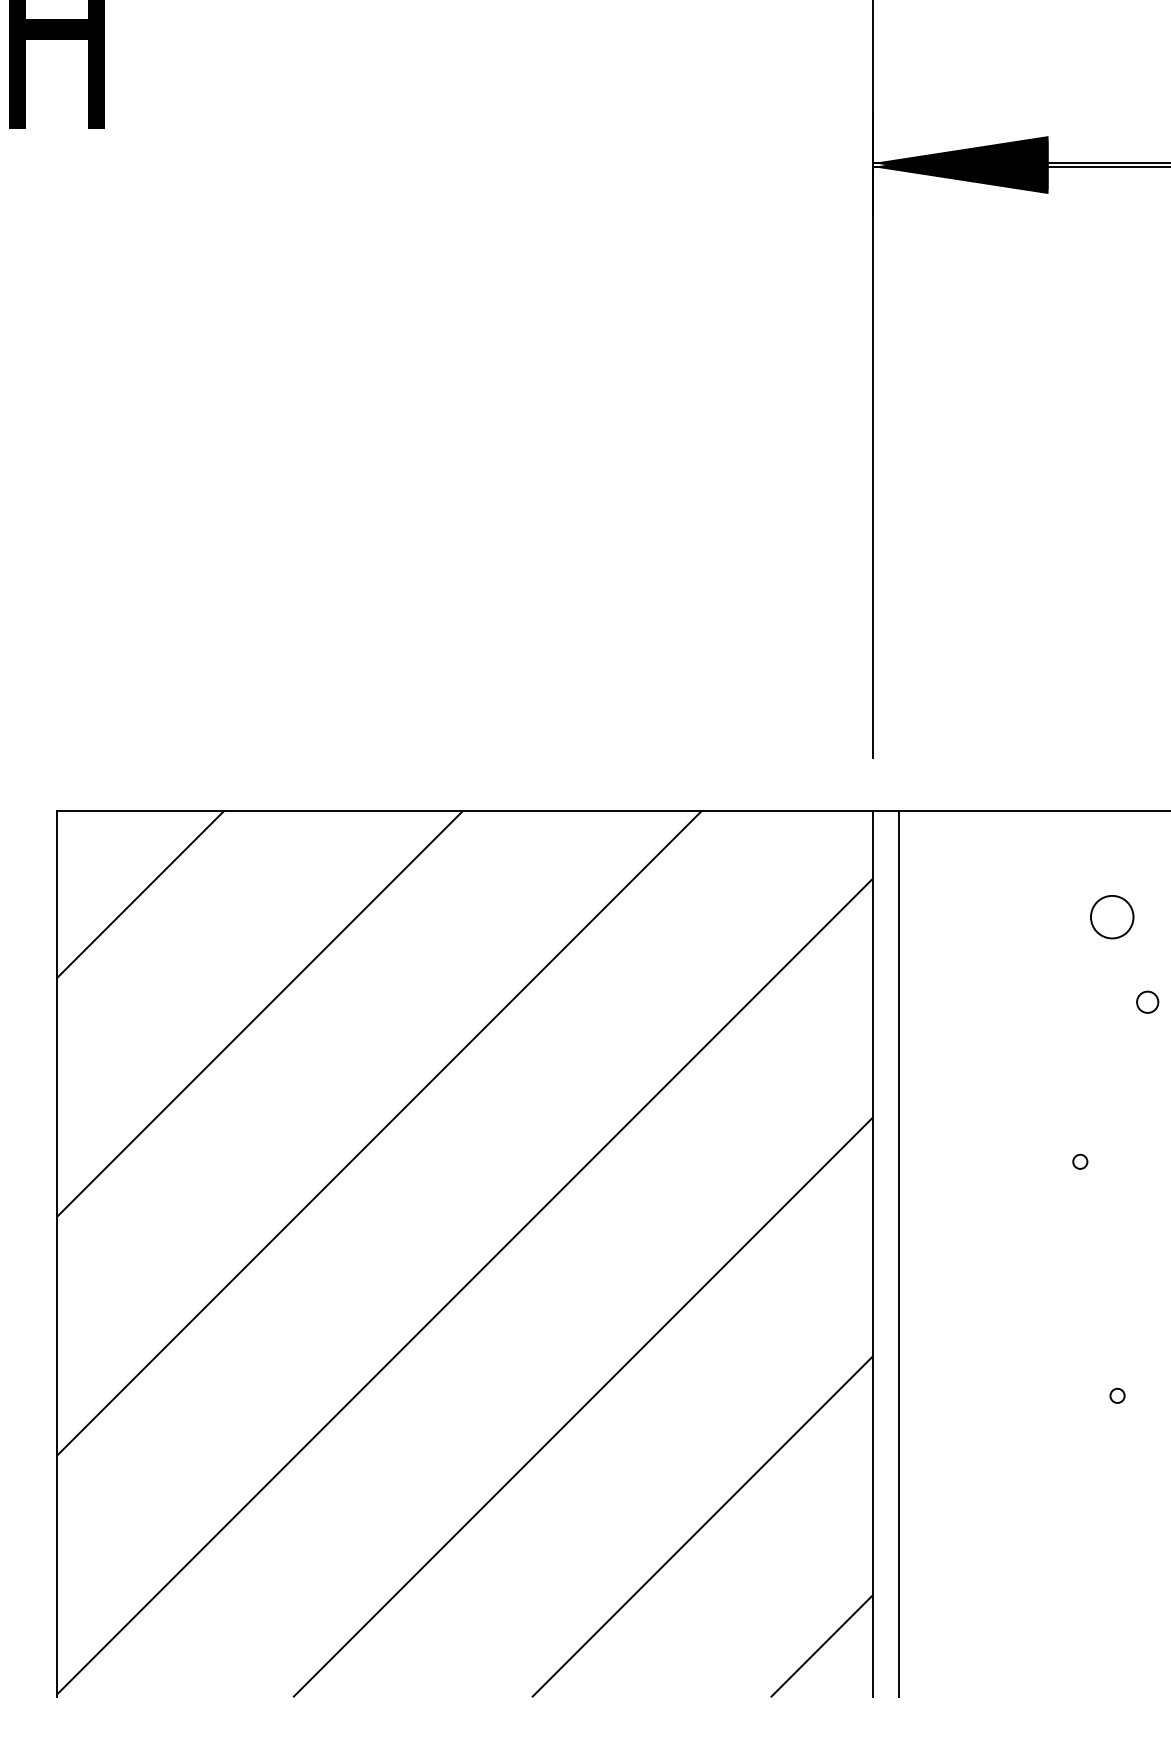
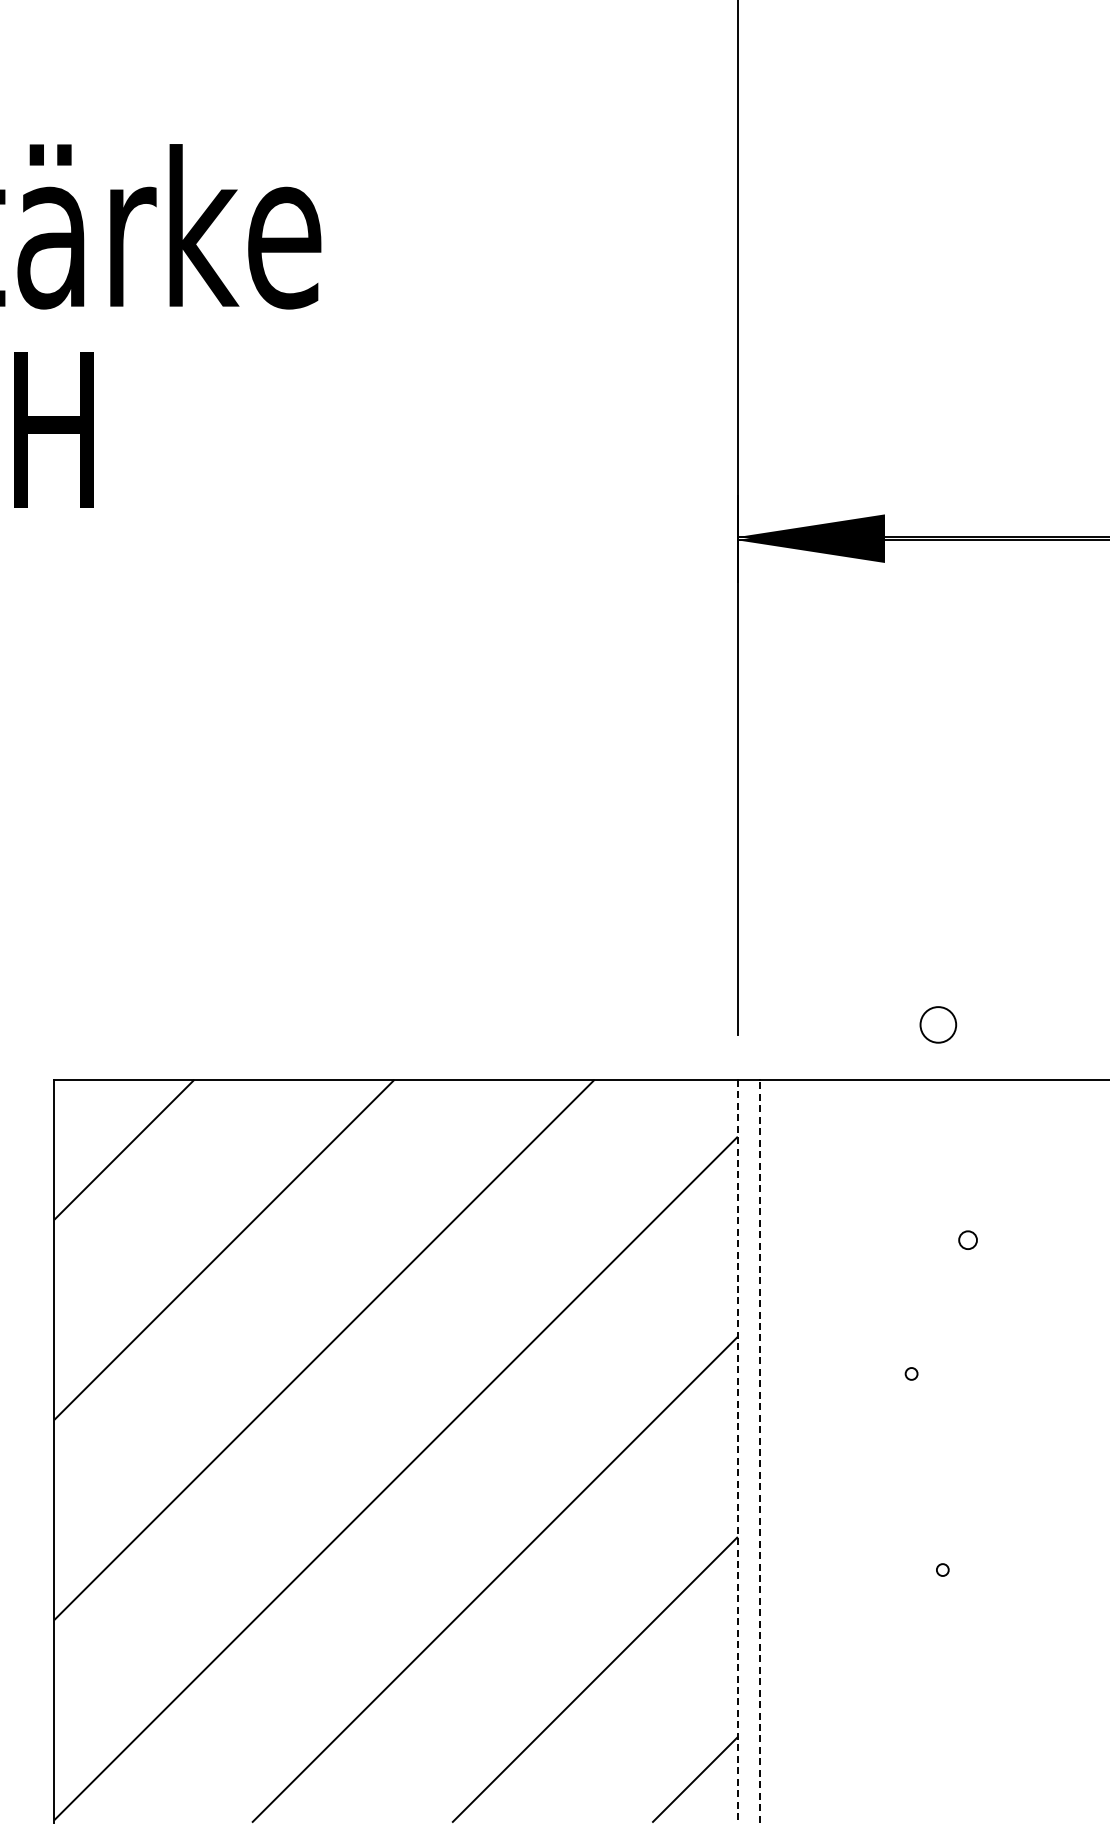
circle: (1112, 916) -> (938, 1024), moved
line: (899, 1253) -> (760, 1450), solid -> dashed
line: (872, 1254) -> (737, 1451), solid -> dashed

